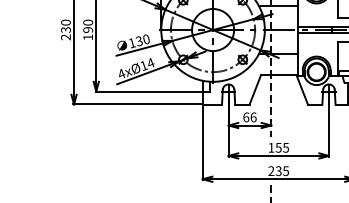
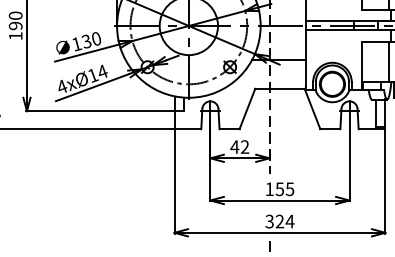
text: (249, 117) -> (239, 147), 66 -> 42
text: (278, 171) -> (279, 222), 235 -> 324

